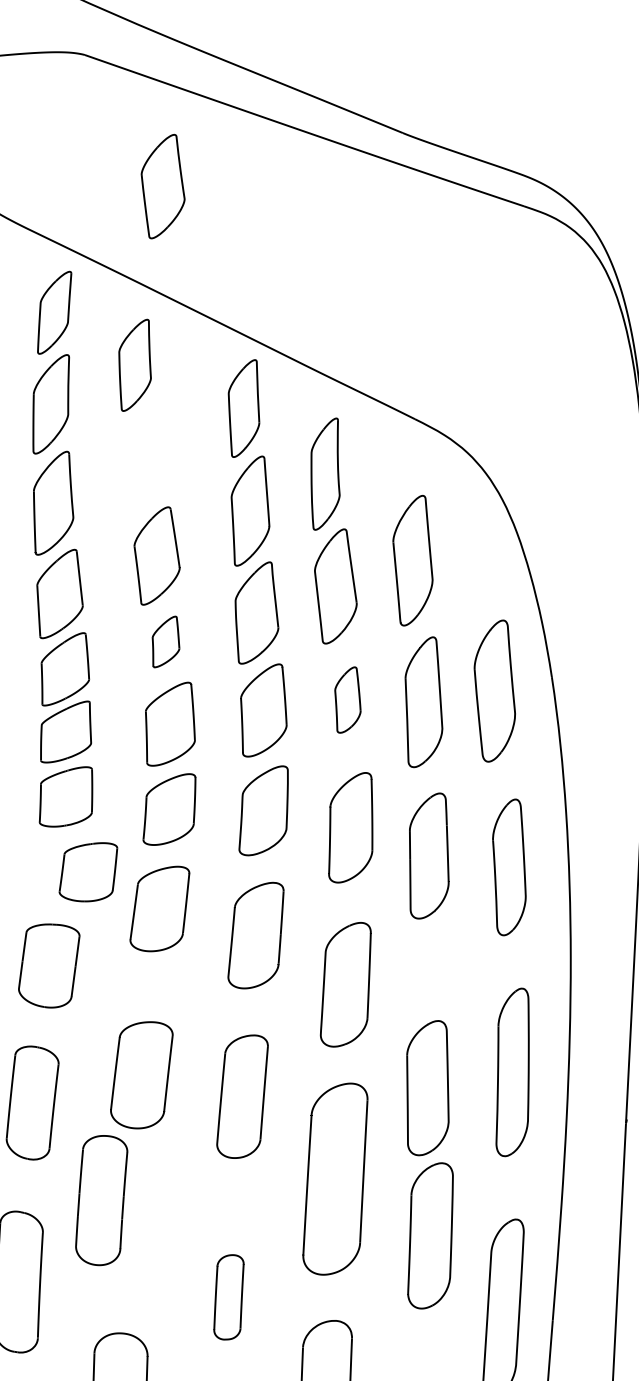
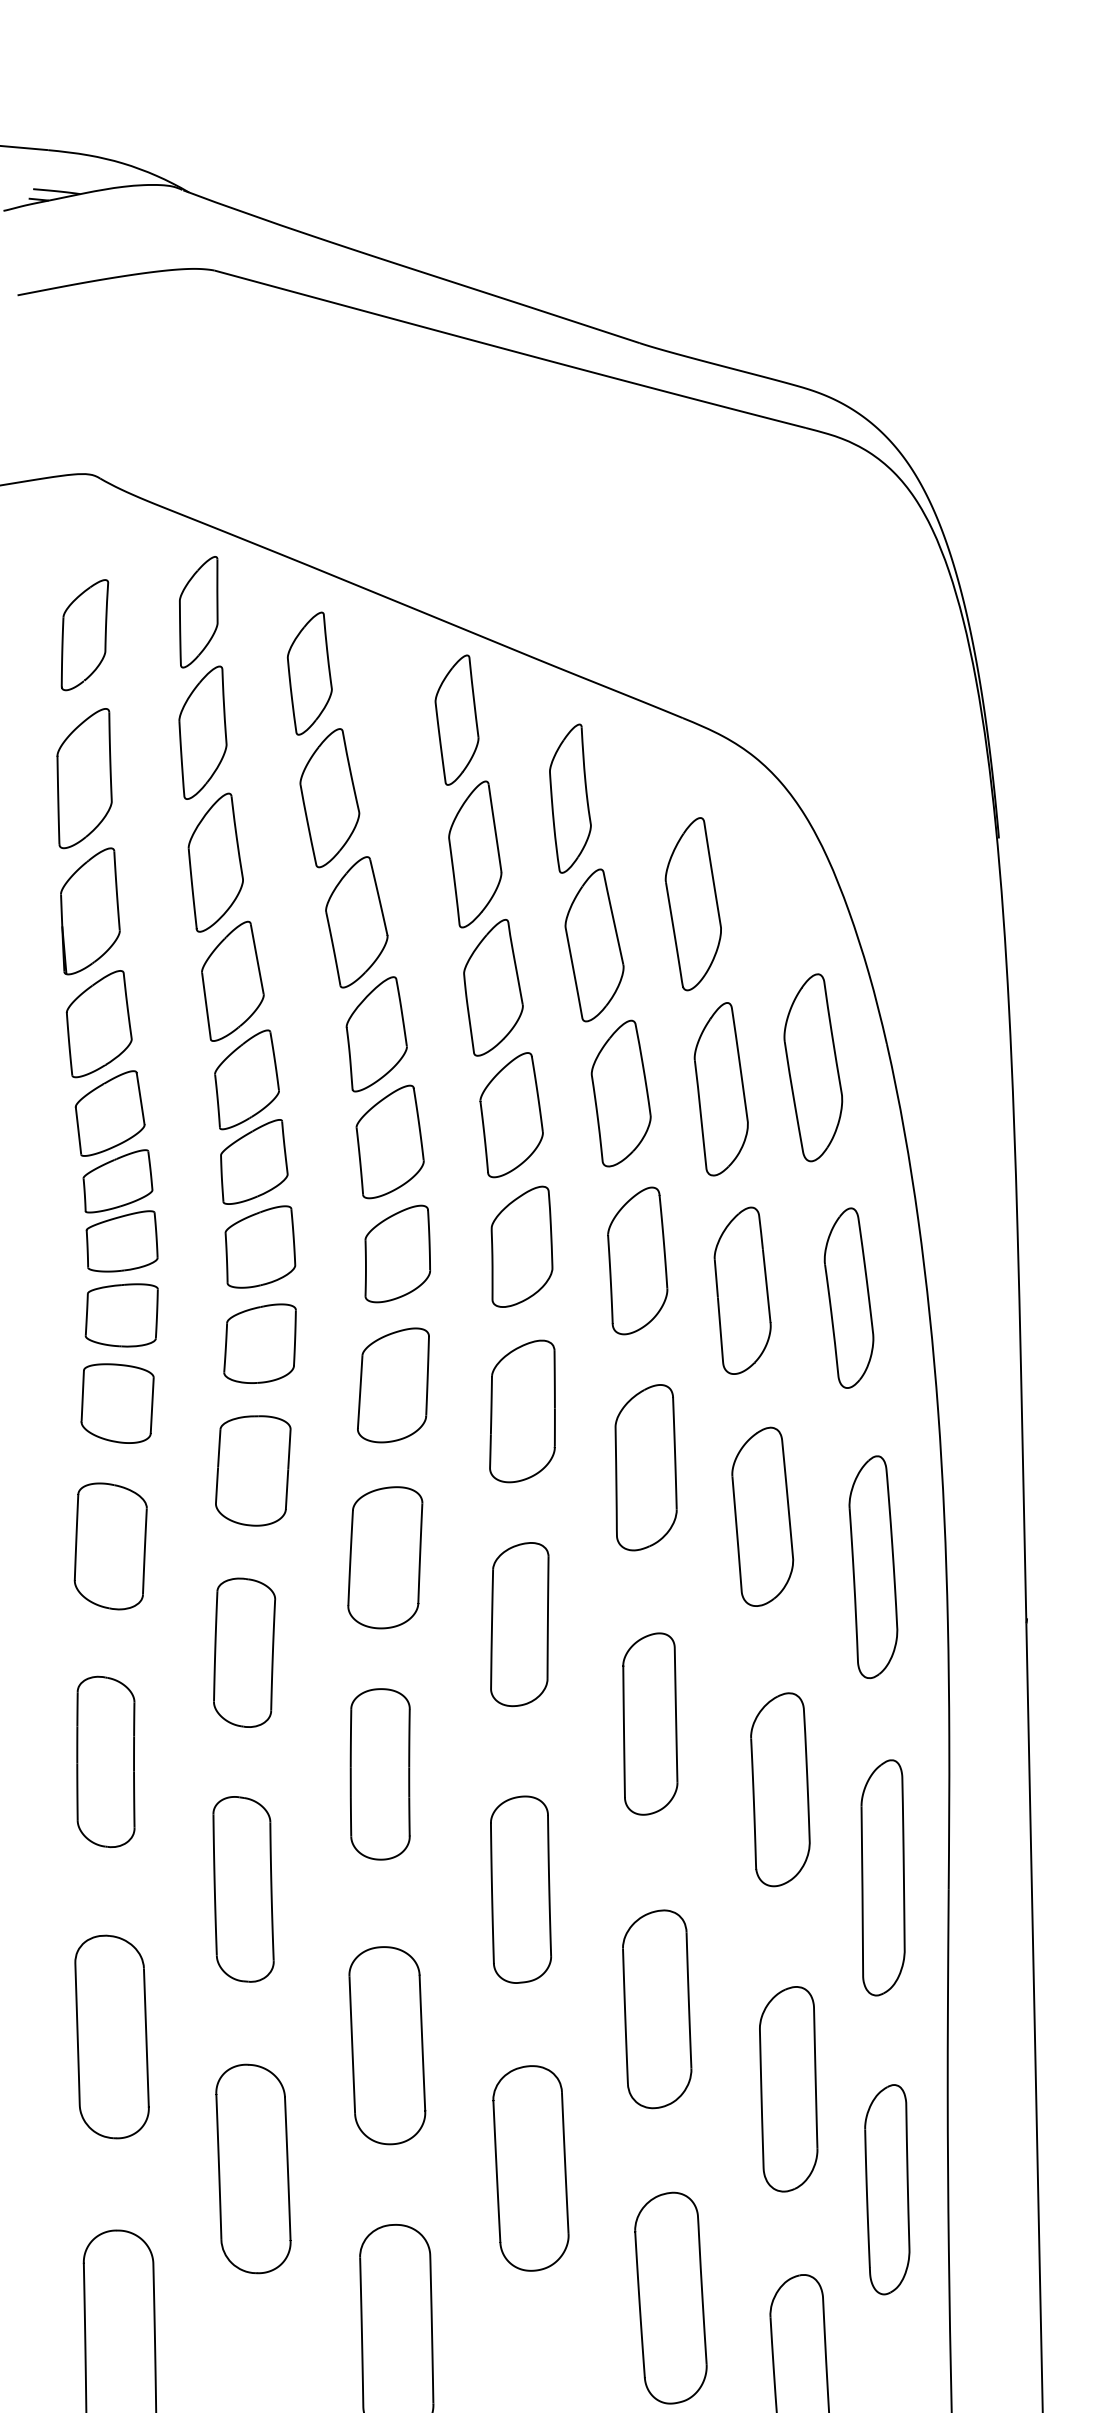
part: (162, 186) -> (329, 798), moved
part: (165, 642) -> (376, 1034), size x1.67
part: (347, 700) -> (620, 1093), size x1.67
part: (87, 871) -> (259, 1343), moved
part: (141, 1074) -> (385, 1557), moved
part: (427, 1087) -> (762, 1516), moved
part: (336, 1178) -> (650, 1723), size x0.71
part: (100, 1200) -> (379, 1774), moved
part: (228, 1297) -> (520, 1889), size x1.67

